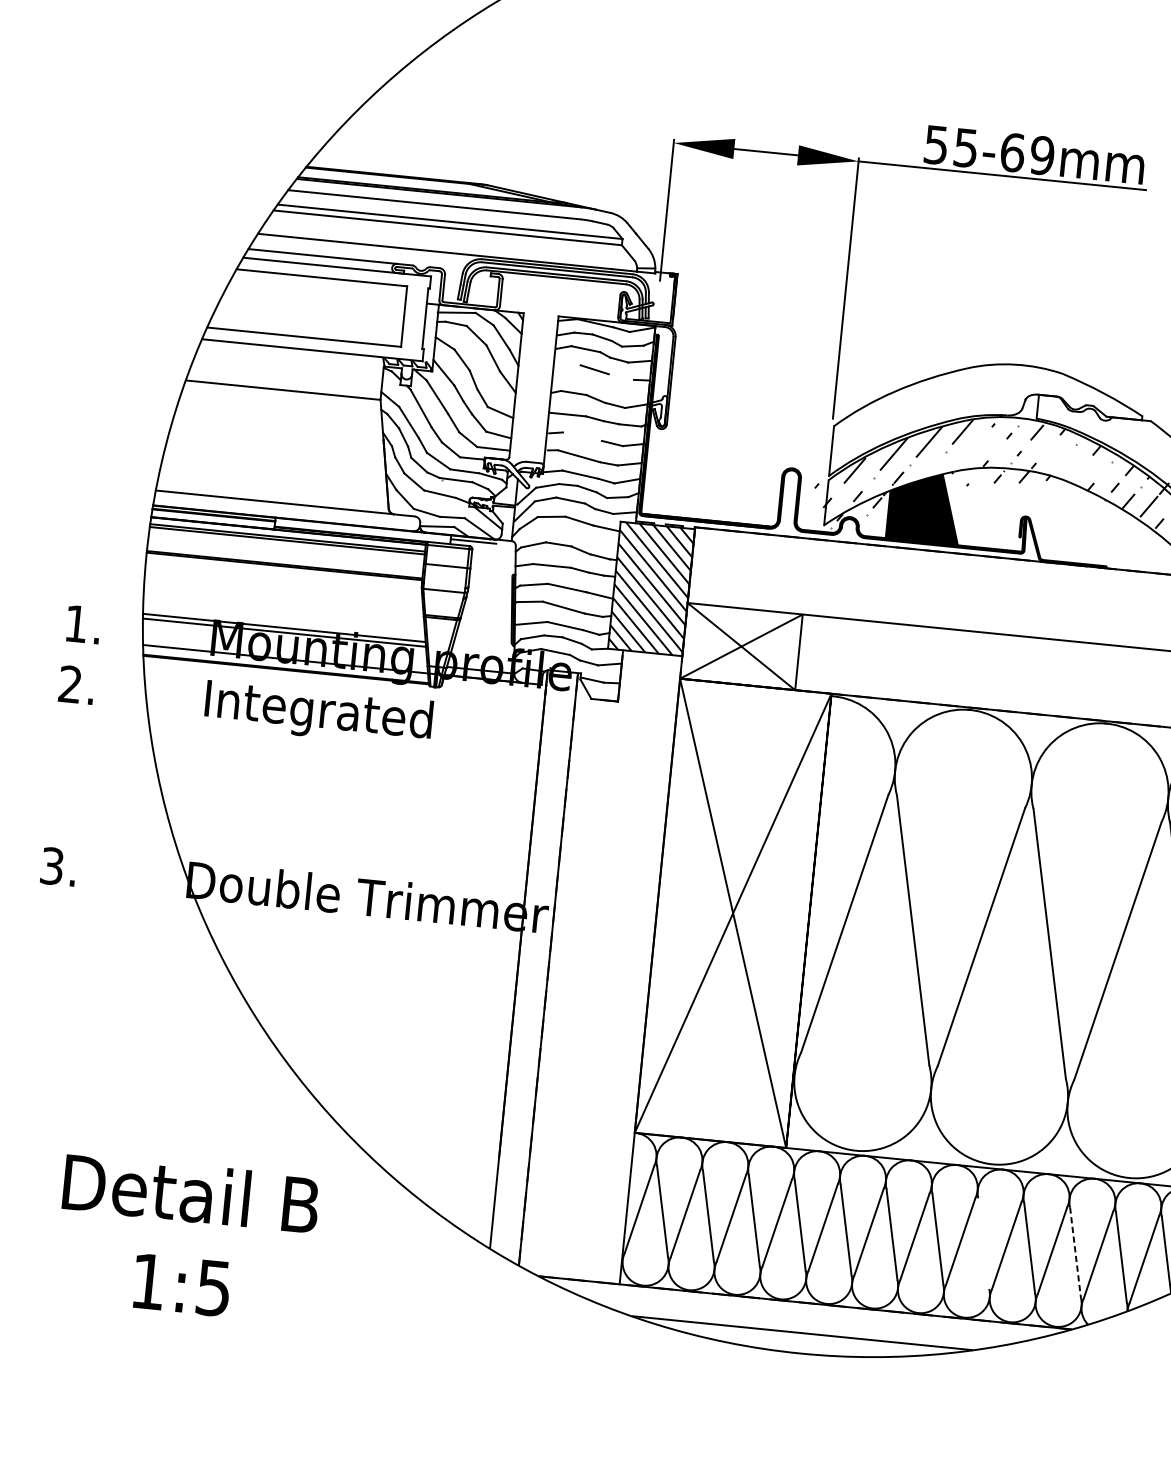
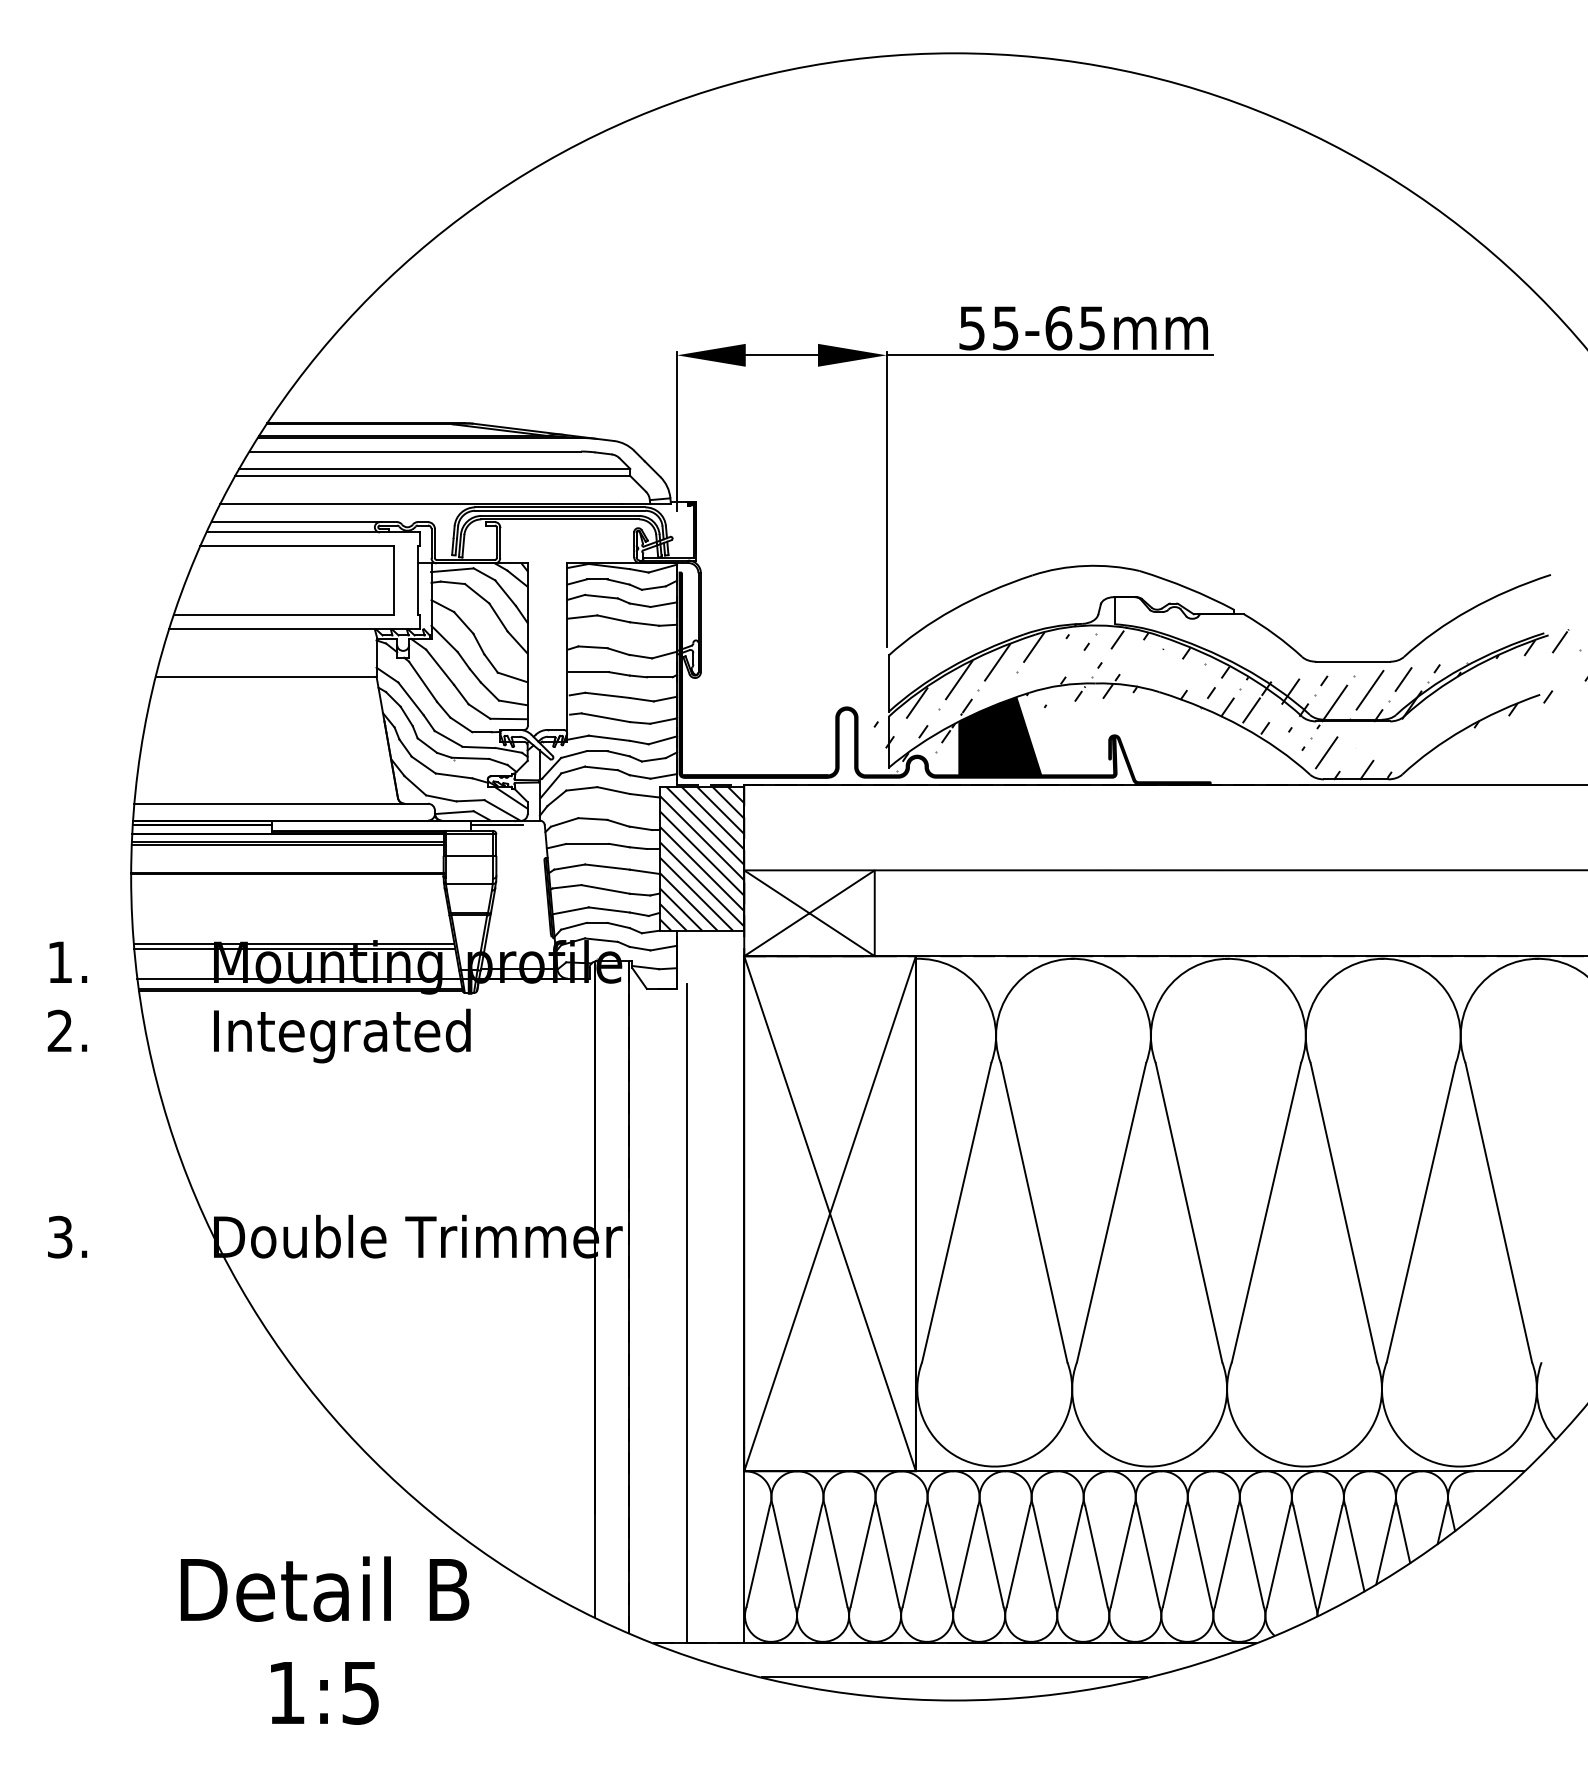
text: (1042, 155) -> (1092, 328), 55-69mm -> 55-65mm
line: (567, 364) -> (582, 616), added
line: (621, 376) -> (644, 623), added
line: (582, 435) -> (607, 694), added
line: (597, 988) -> (686, 1313), added
text: (186, 1238) -> (324, 1640), moved
line: (983, 1243) -> (1148, 1556), added
line: (1075, 1253) -> (1252, 1557), dashed -> solid

